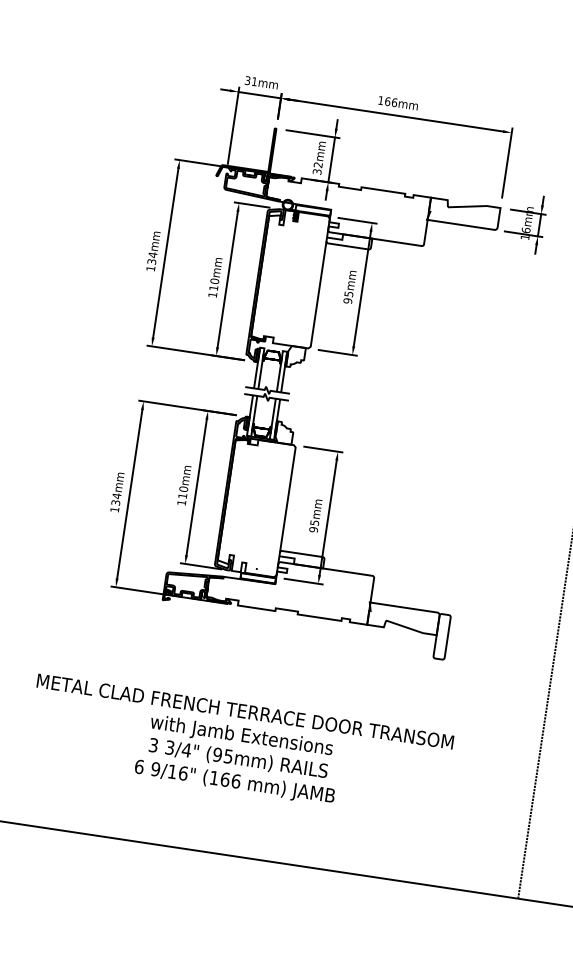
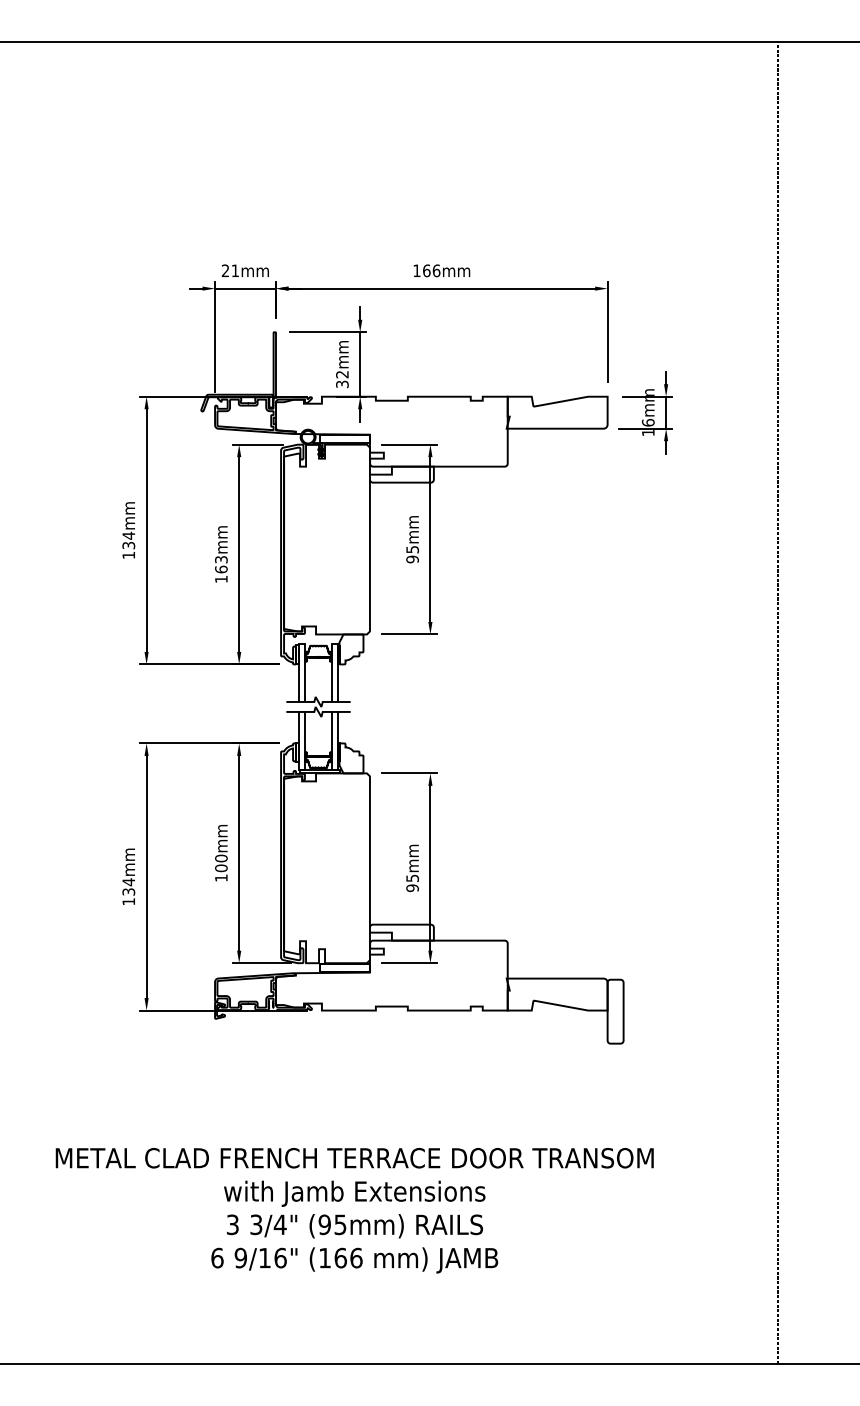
text: (247, 81) -> (225, 271), 31mm -> 21mm
text: (214, 284) -> (221, 564), 110mm -> 163mm
text: (182, 496) -> (221, 868), 110mm -> 100mm

